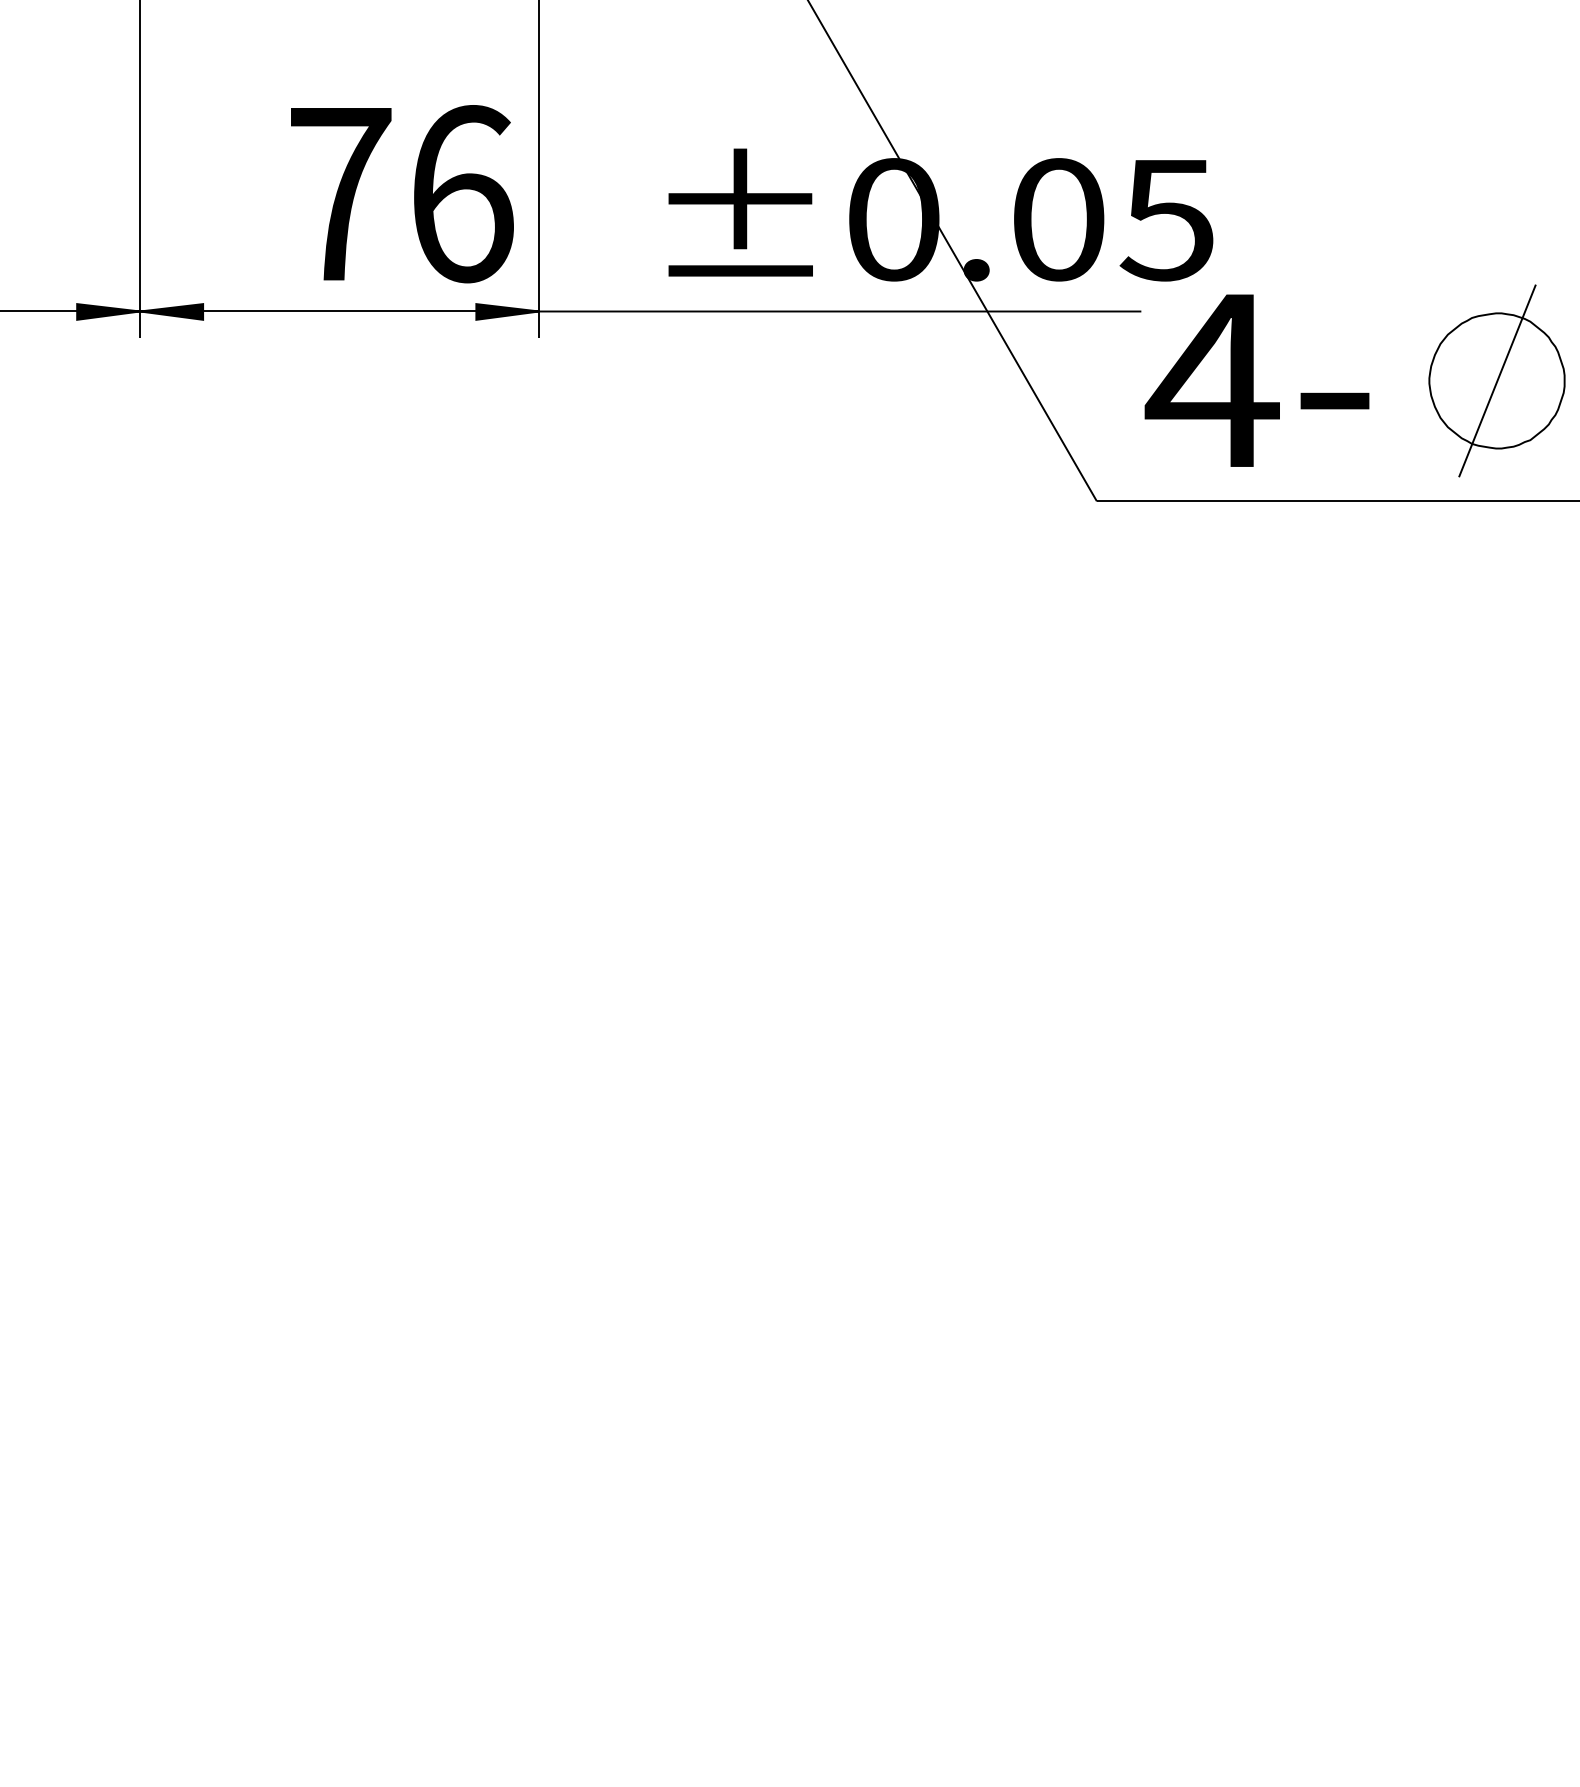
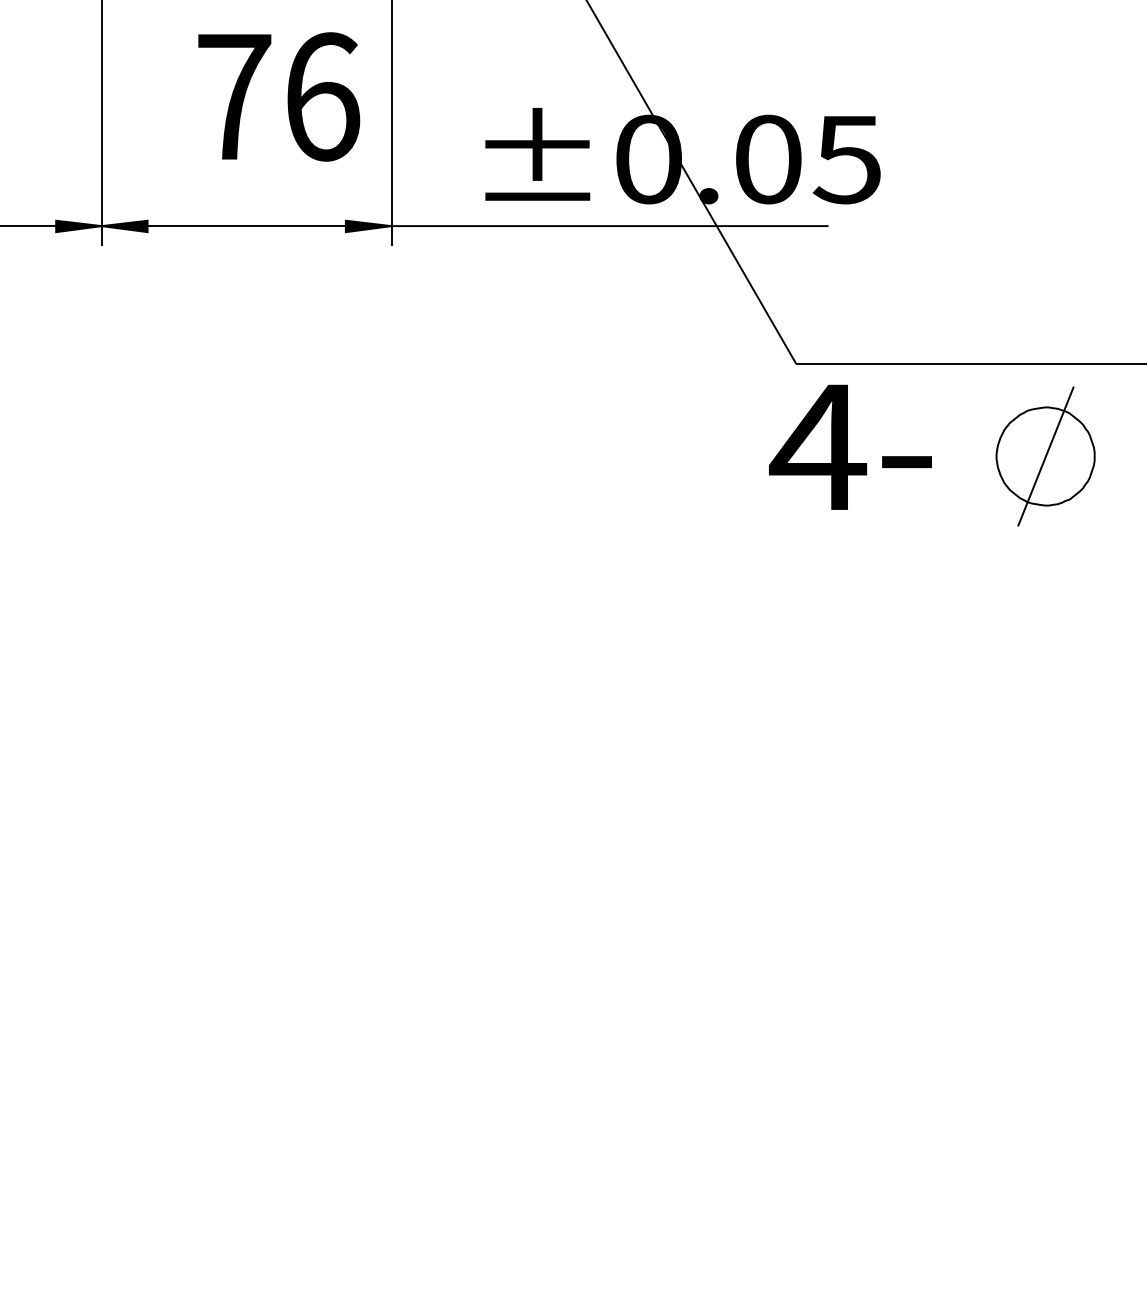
text: (402, 193) -> (279, 96), moved
text: (1257, 379) -> (850, 446), moved
part: (1496, 380) -> (1045, 456), moved

